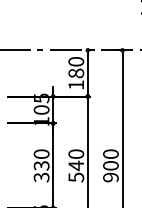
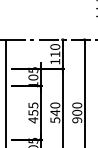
text: (76, 73) -> (55, 54), 180 -> 110
text: (41, 165) -> (33, 112), 330 -> 455

